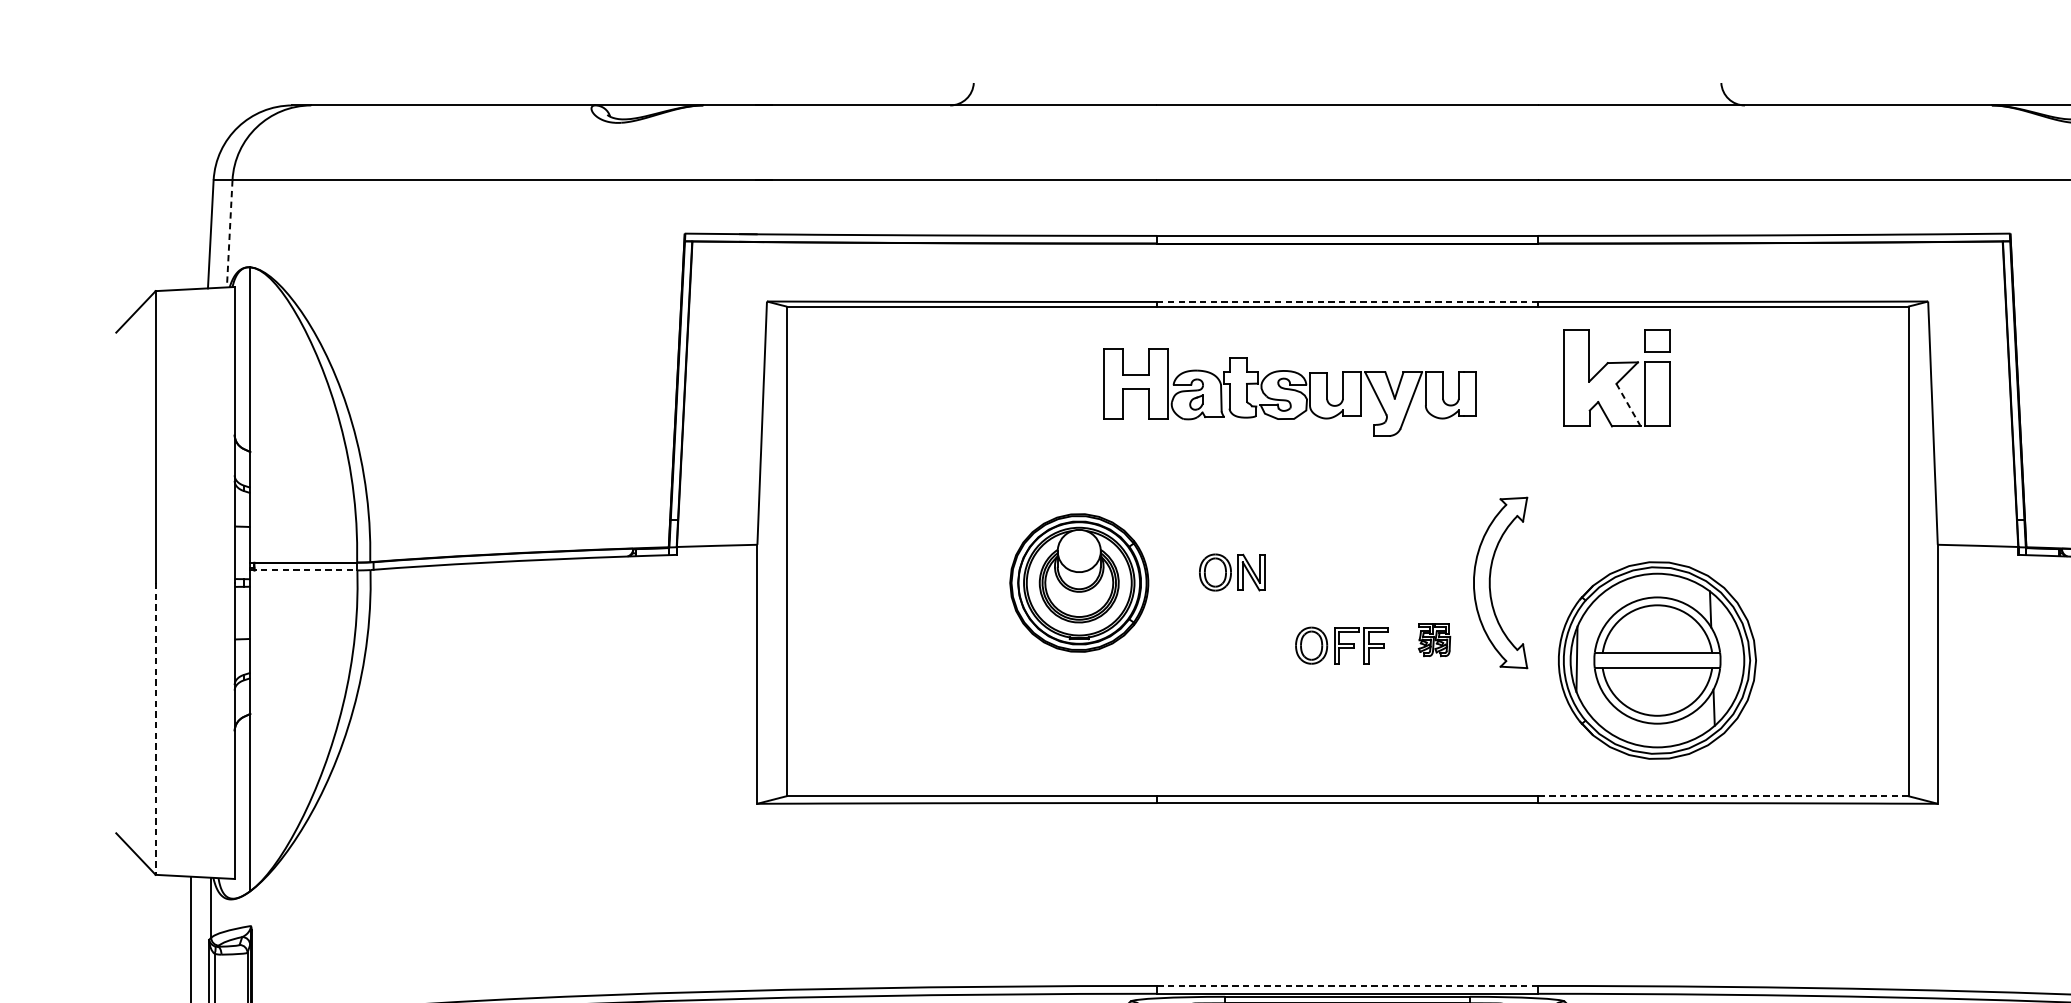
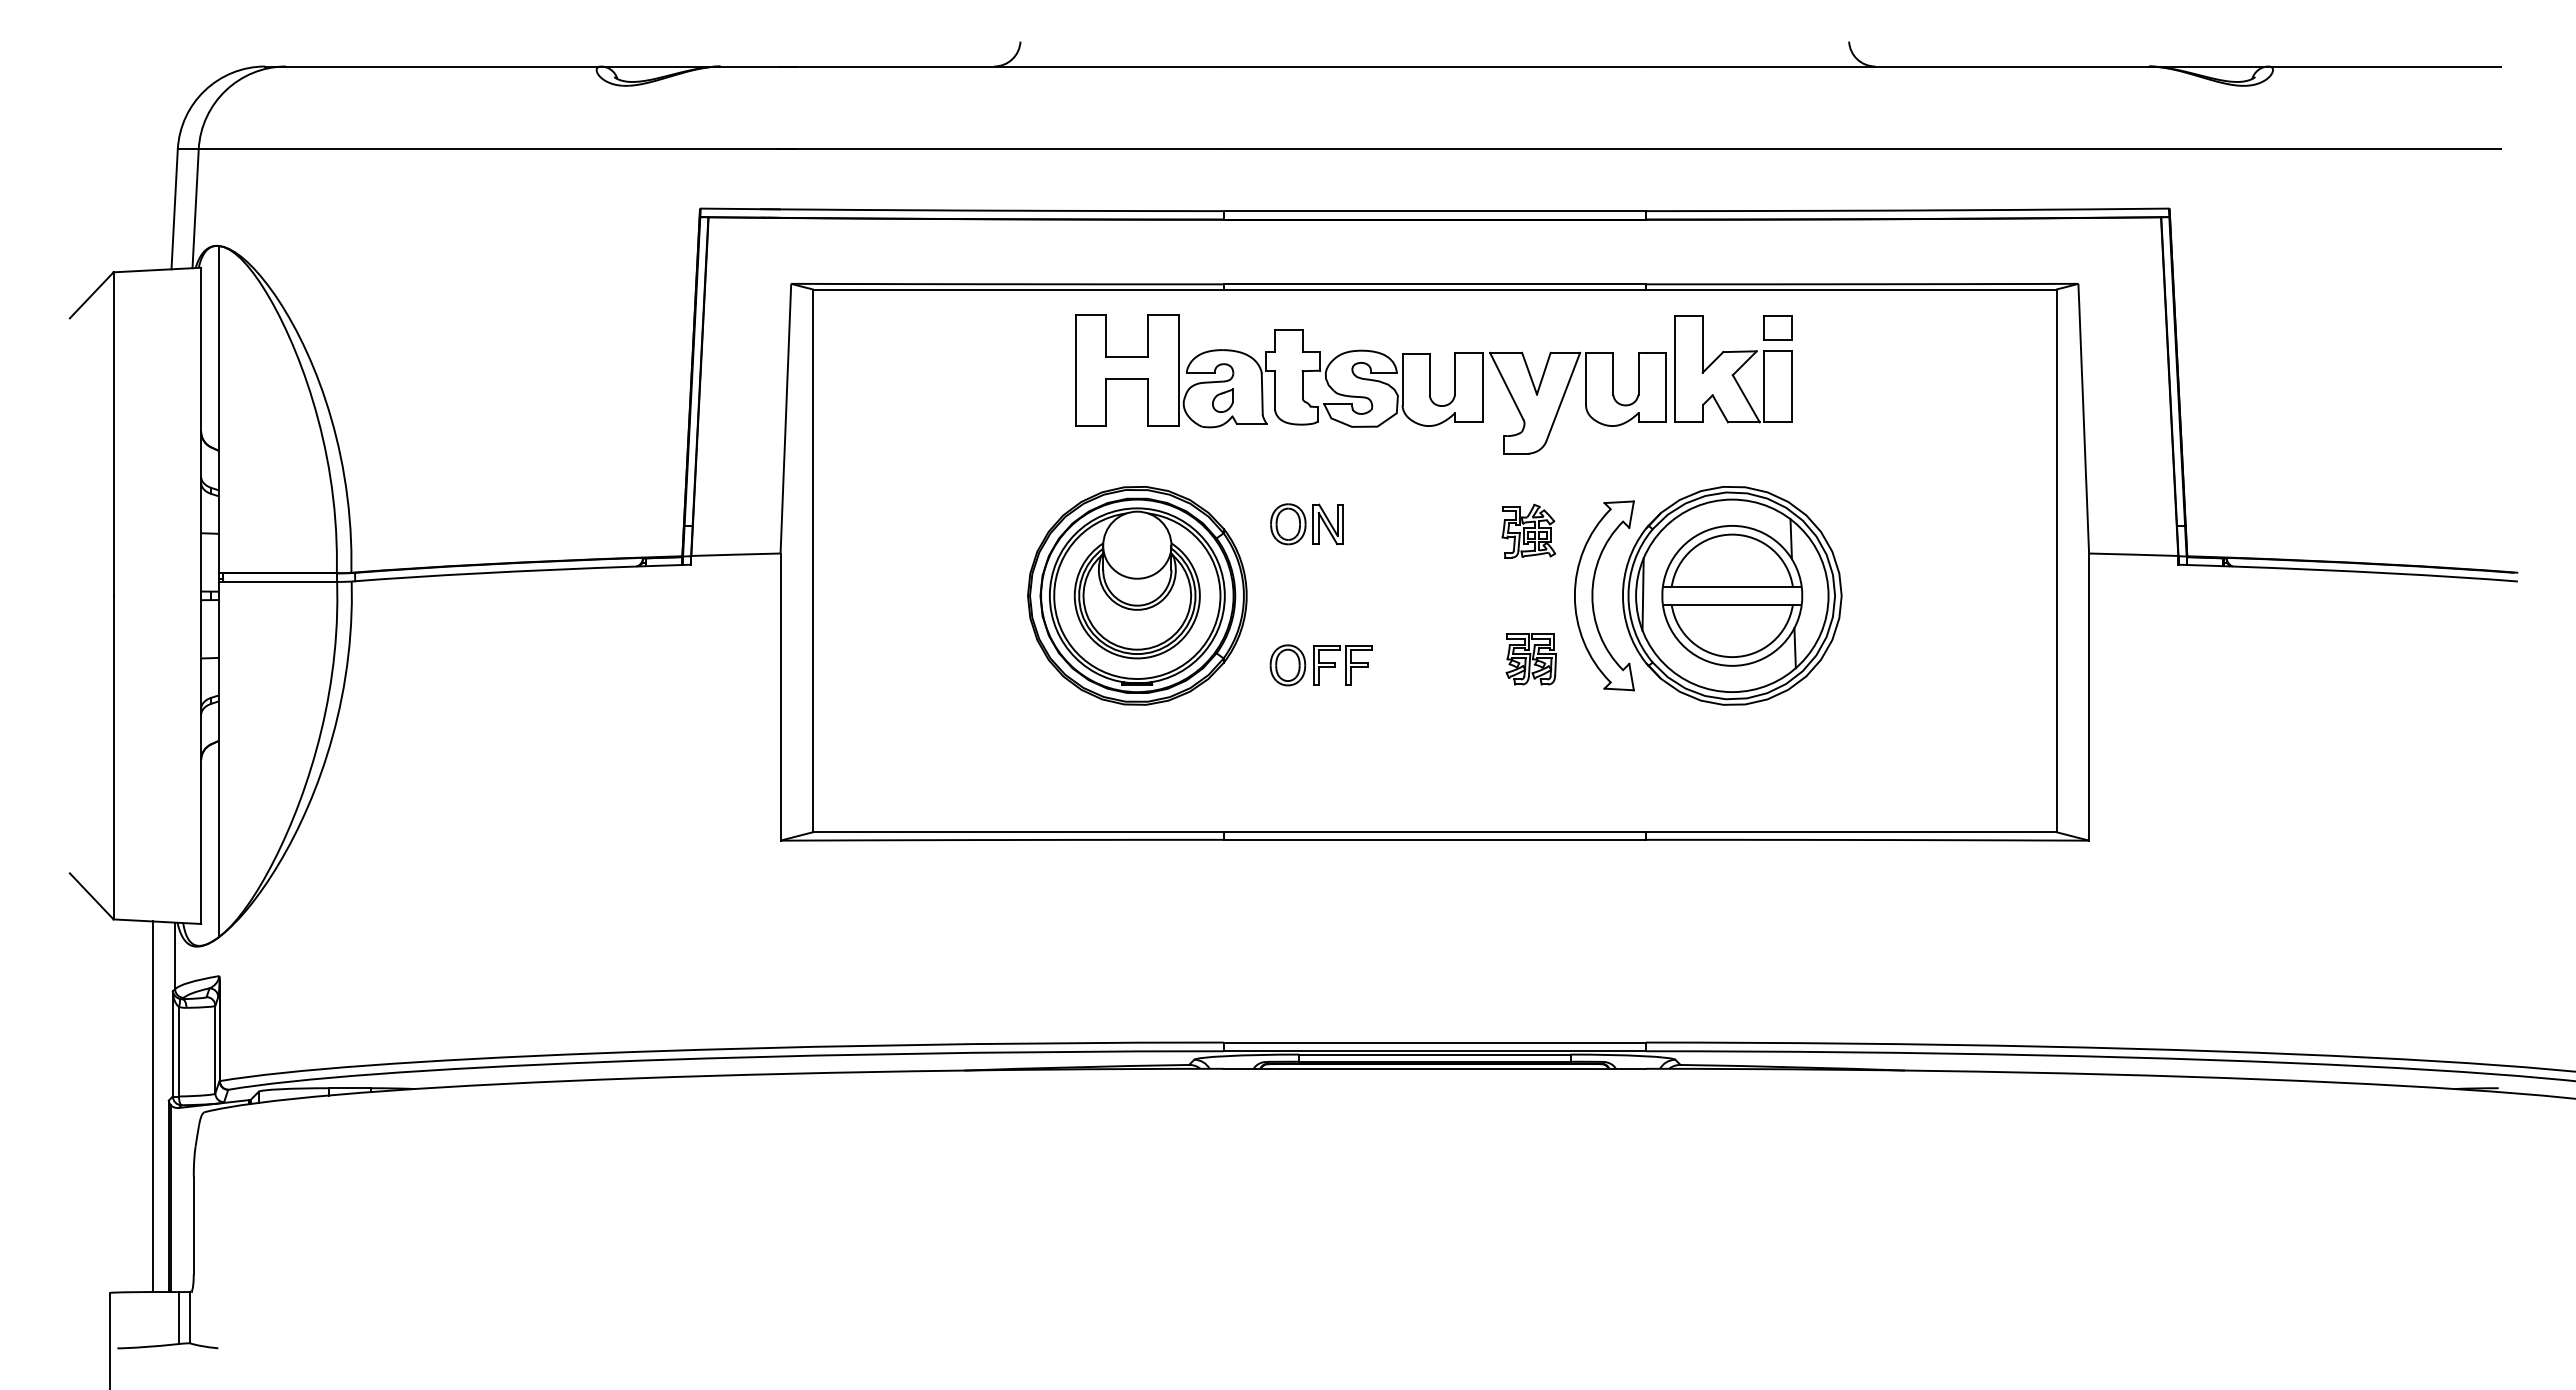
line: (229, 234) -> (195, 209), dashed -> solid
line: (1348, 302) -> (1435, 284), dashed -> solid
part: (1289, 392) -> (1370, 384), size x1.43
line: (1628, 404) -> (1746, 398), dashed -> solid
part: (1432, 524) -> (1528, 530), added
line: (304, 570) -> (278, 581), dashed -> solid
part: (1231, 572) -> (1306, 524), moved
part: (1079, 582) -> (1137, 595), size x1.43
part: (1433, 640) -> (1530, 659), size x1.43
part: (1340, 645) -> (1320, 665), moved
part: (1657, 660) -> (1732, 595), moved
line: (155, 728) -> (113, 757), dashed -> solid
line: (1723, 796) -> (1851, 832), dashed -> solid
line: (1347, 985) -> (1434, 1042), dashed -> solid

